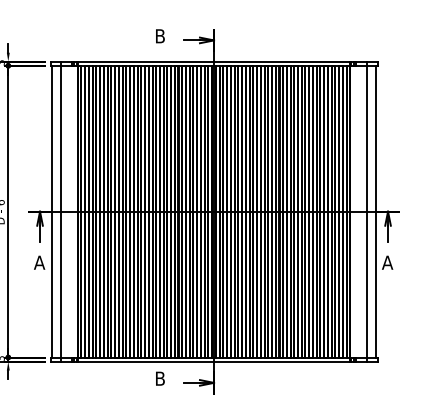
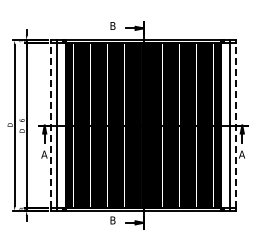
line: (52, 211) -> (51, 125), solid -> dashed
line: (376, 211) -> (235, 125), solid -> dashed

